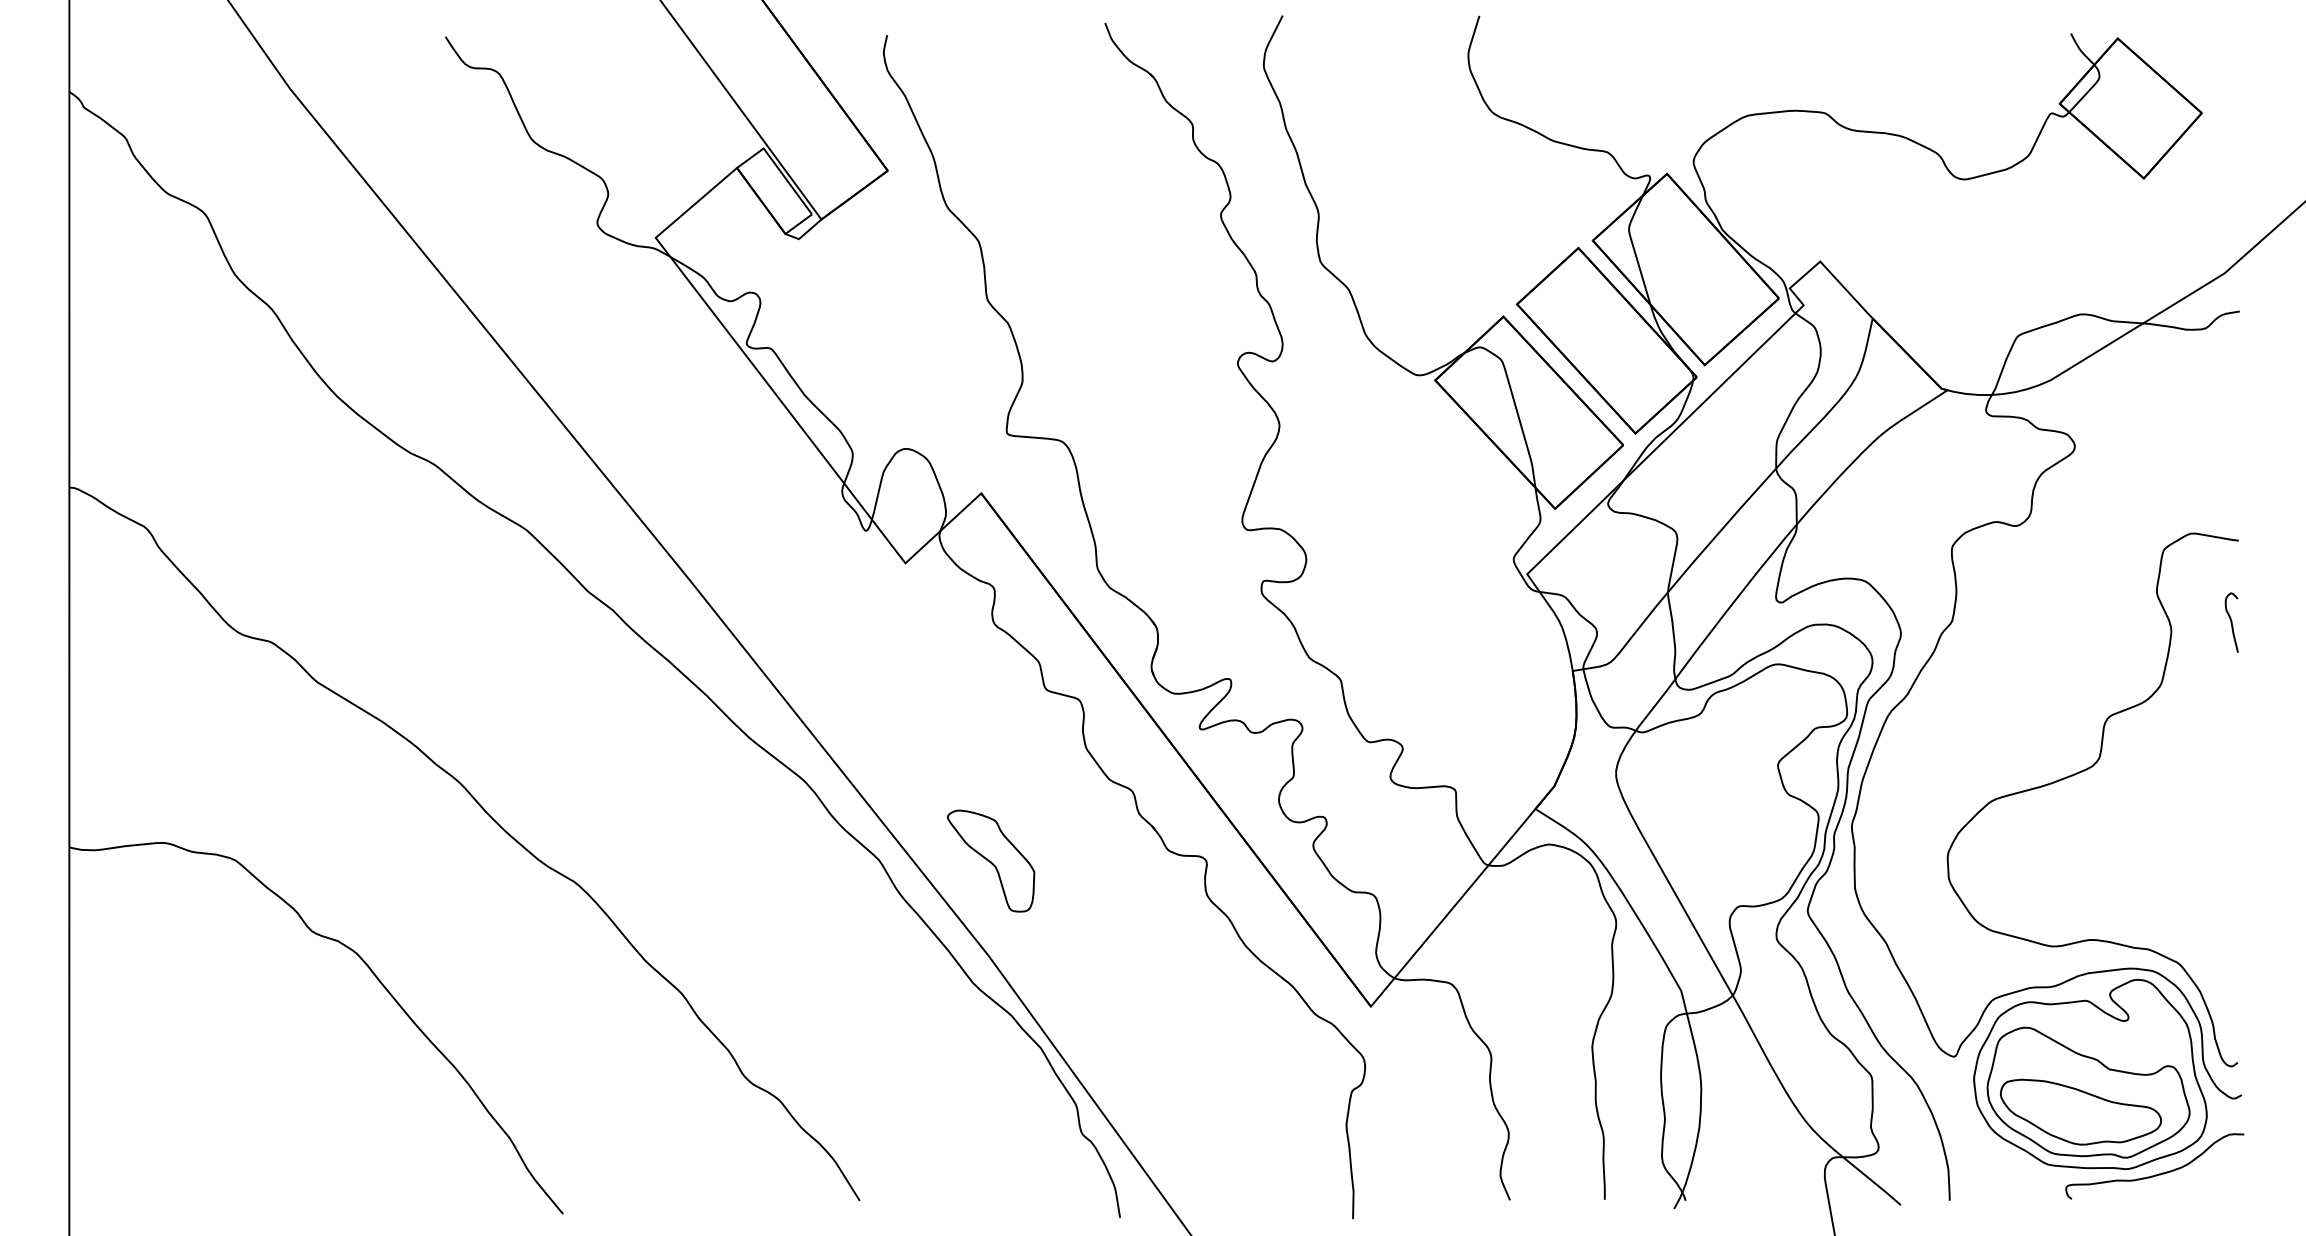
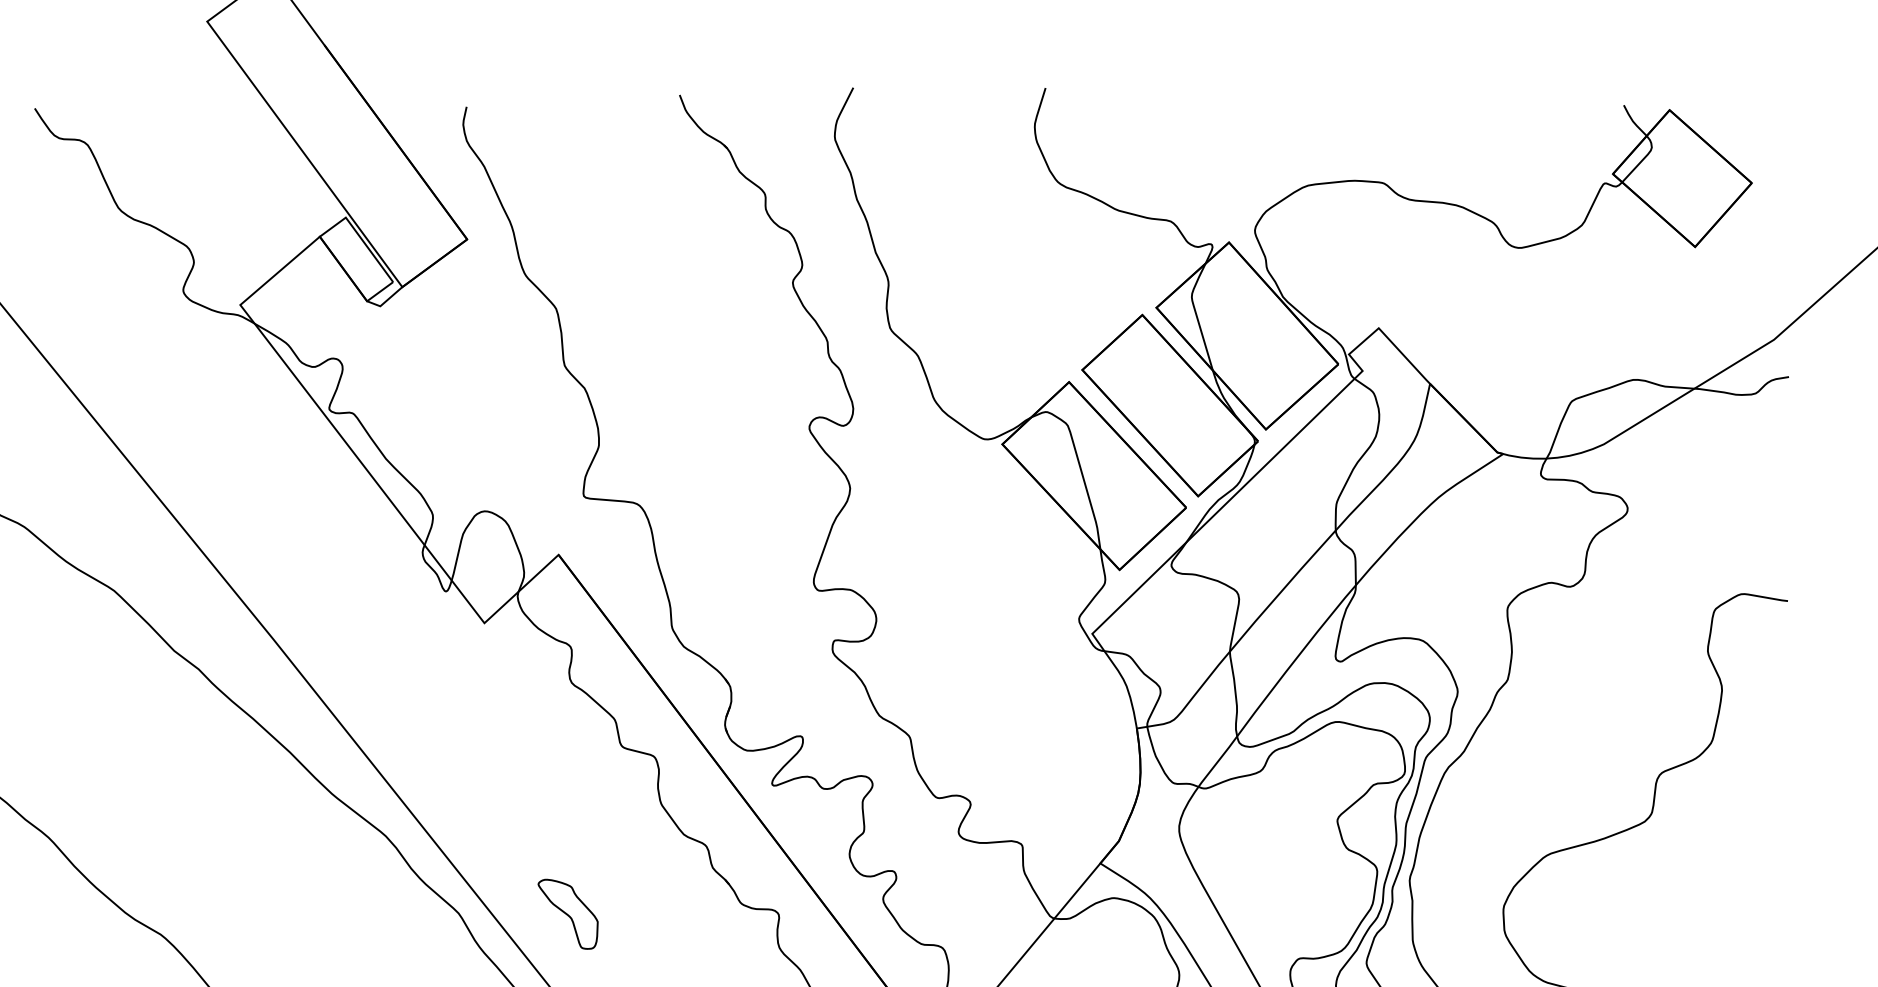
curve: (2231, 622) -> (1780, 681), removed
part: (990, 860) -> (567, 913), size x0.7

